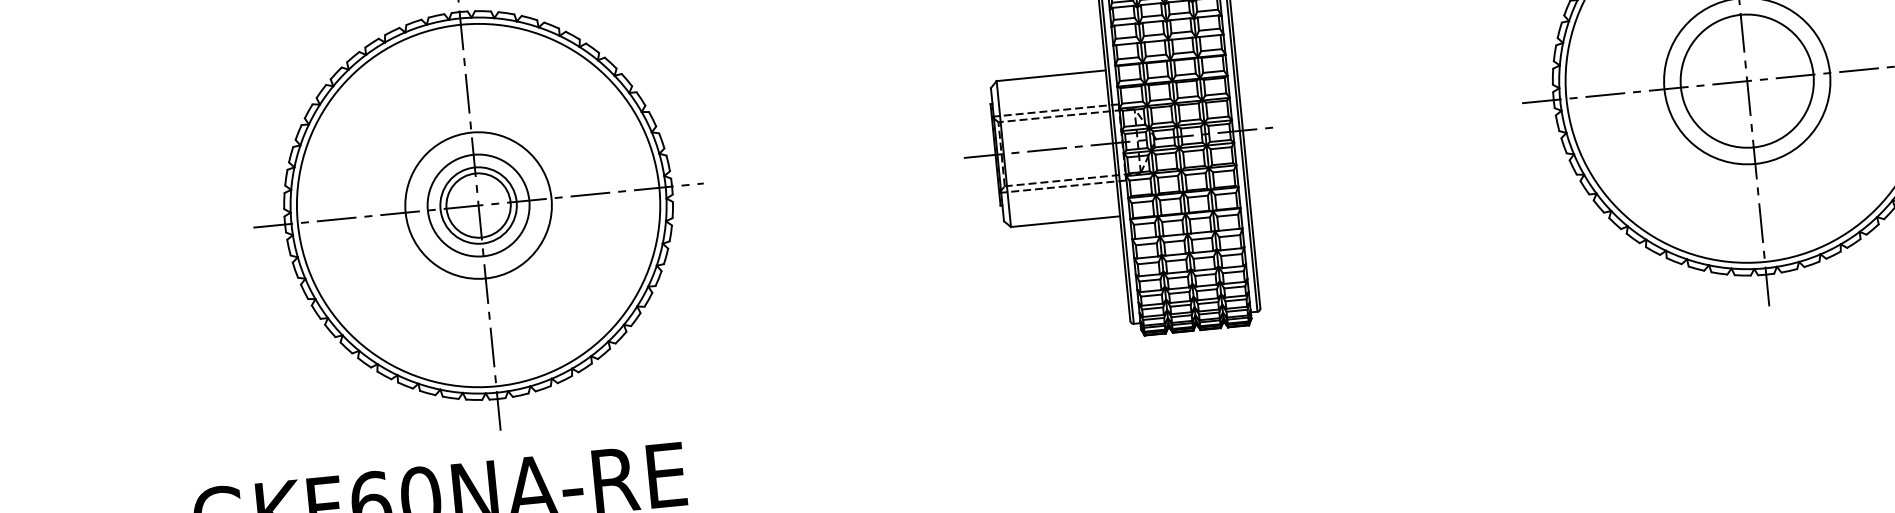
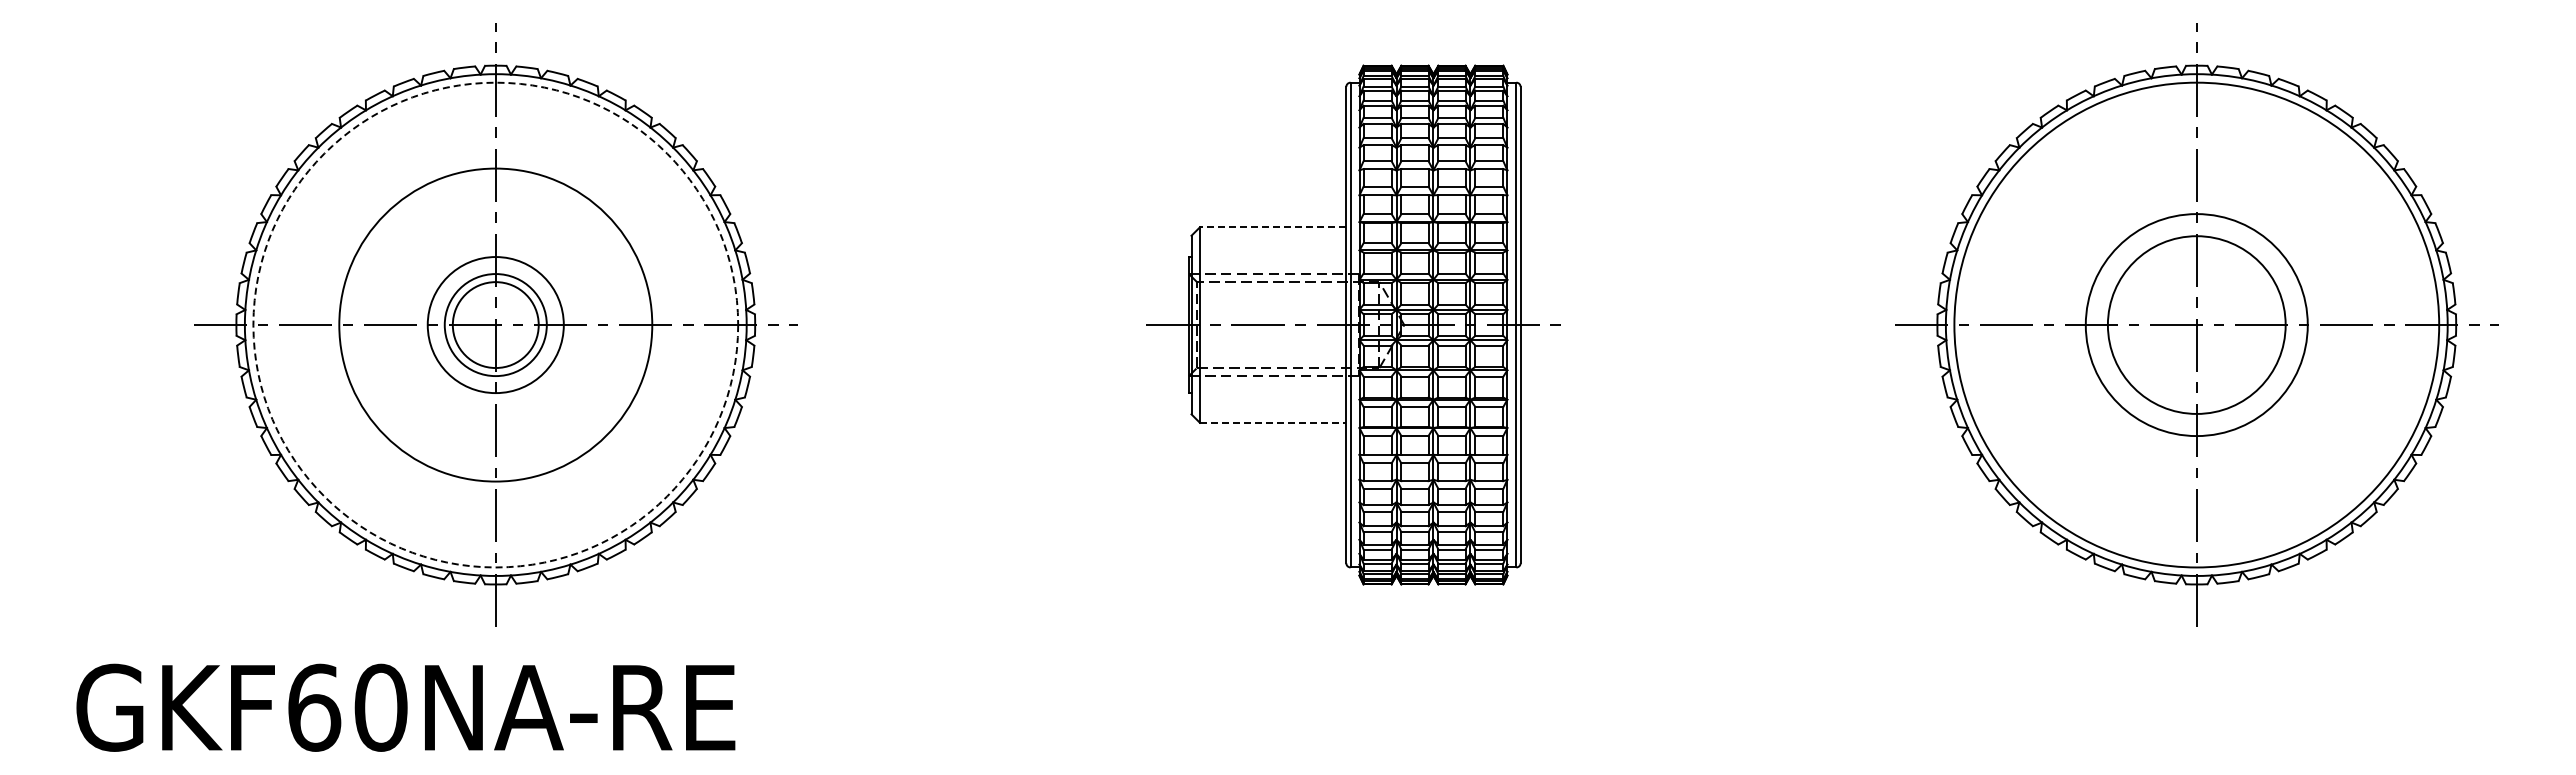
line: (1050, 75) -> (1272, 227), solid -> dashed
circle: (478, 205) -> (495, 324), size x1.6
circle: (478, 205) -> (495, 324), solid -> dashed
line: (1065, 221) -> (1273, 422), solid -> dashed

